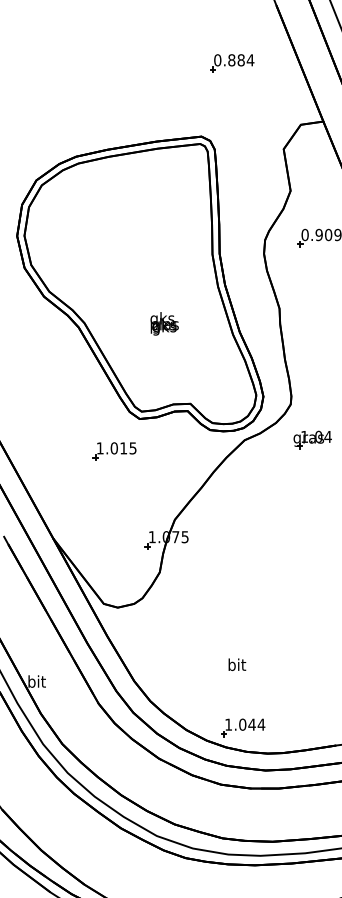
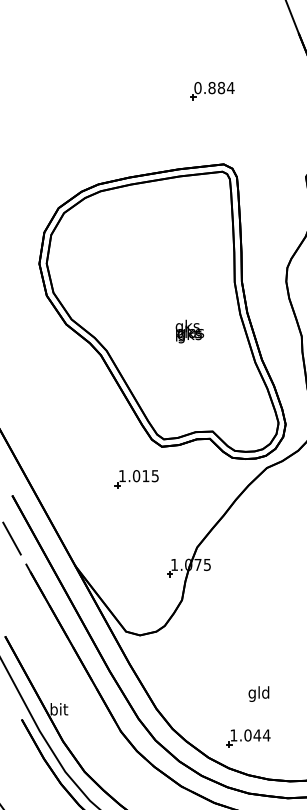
part: (232, 63) -> (212, 91), moved
text: (164, 323) -> (189, 331), moved
text: (236, 666) -> (258, 694), bit -> gld
part: (243, 727) -> (248, 738), moved

